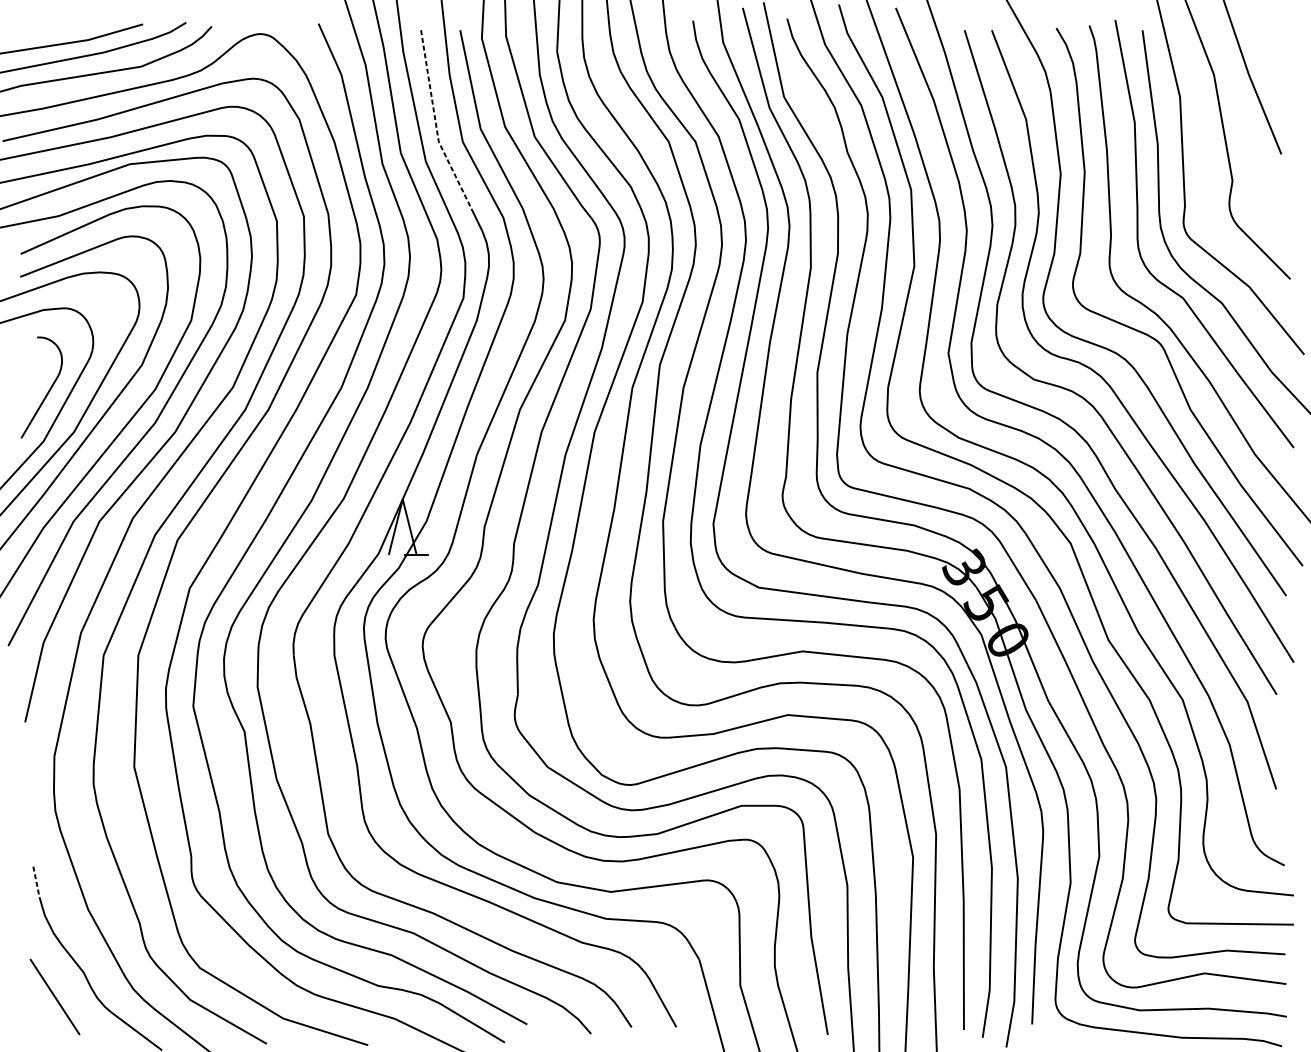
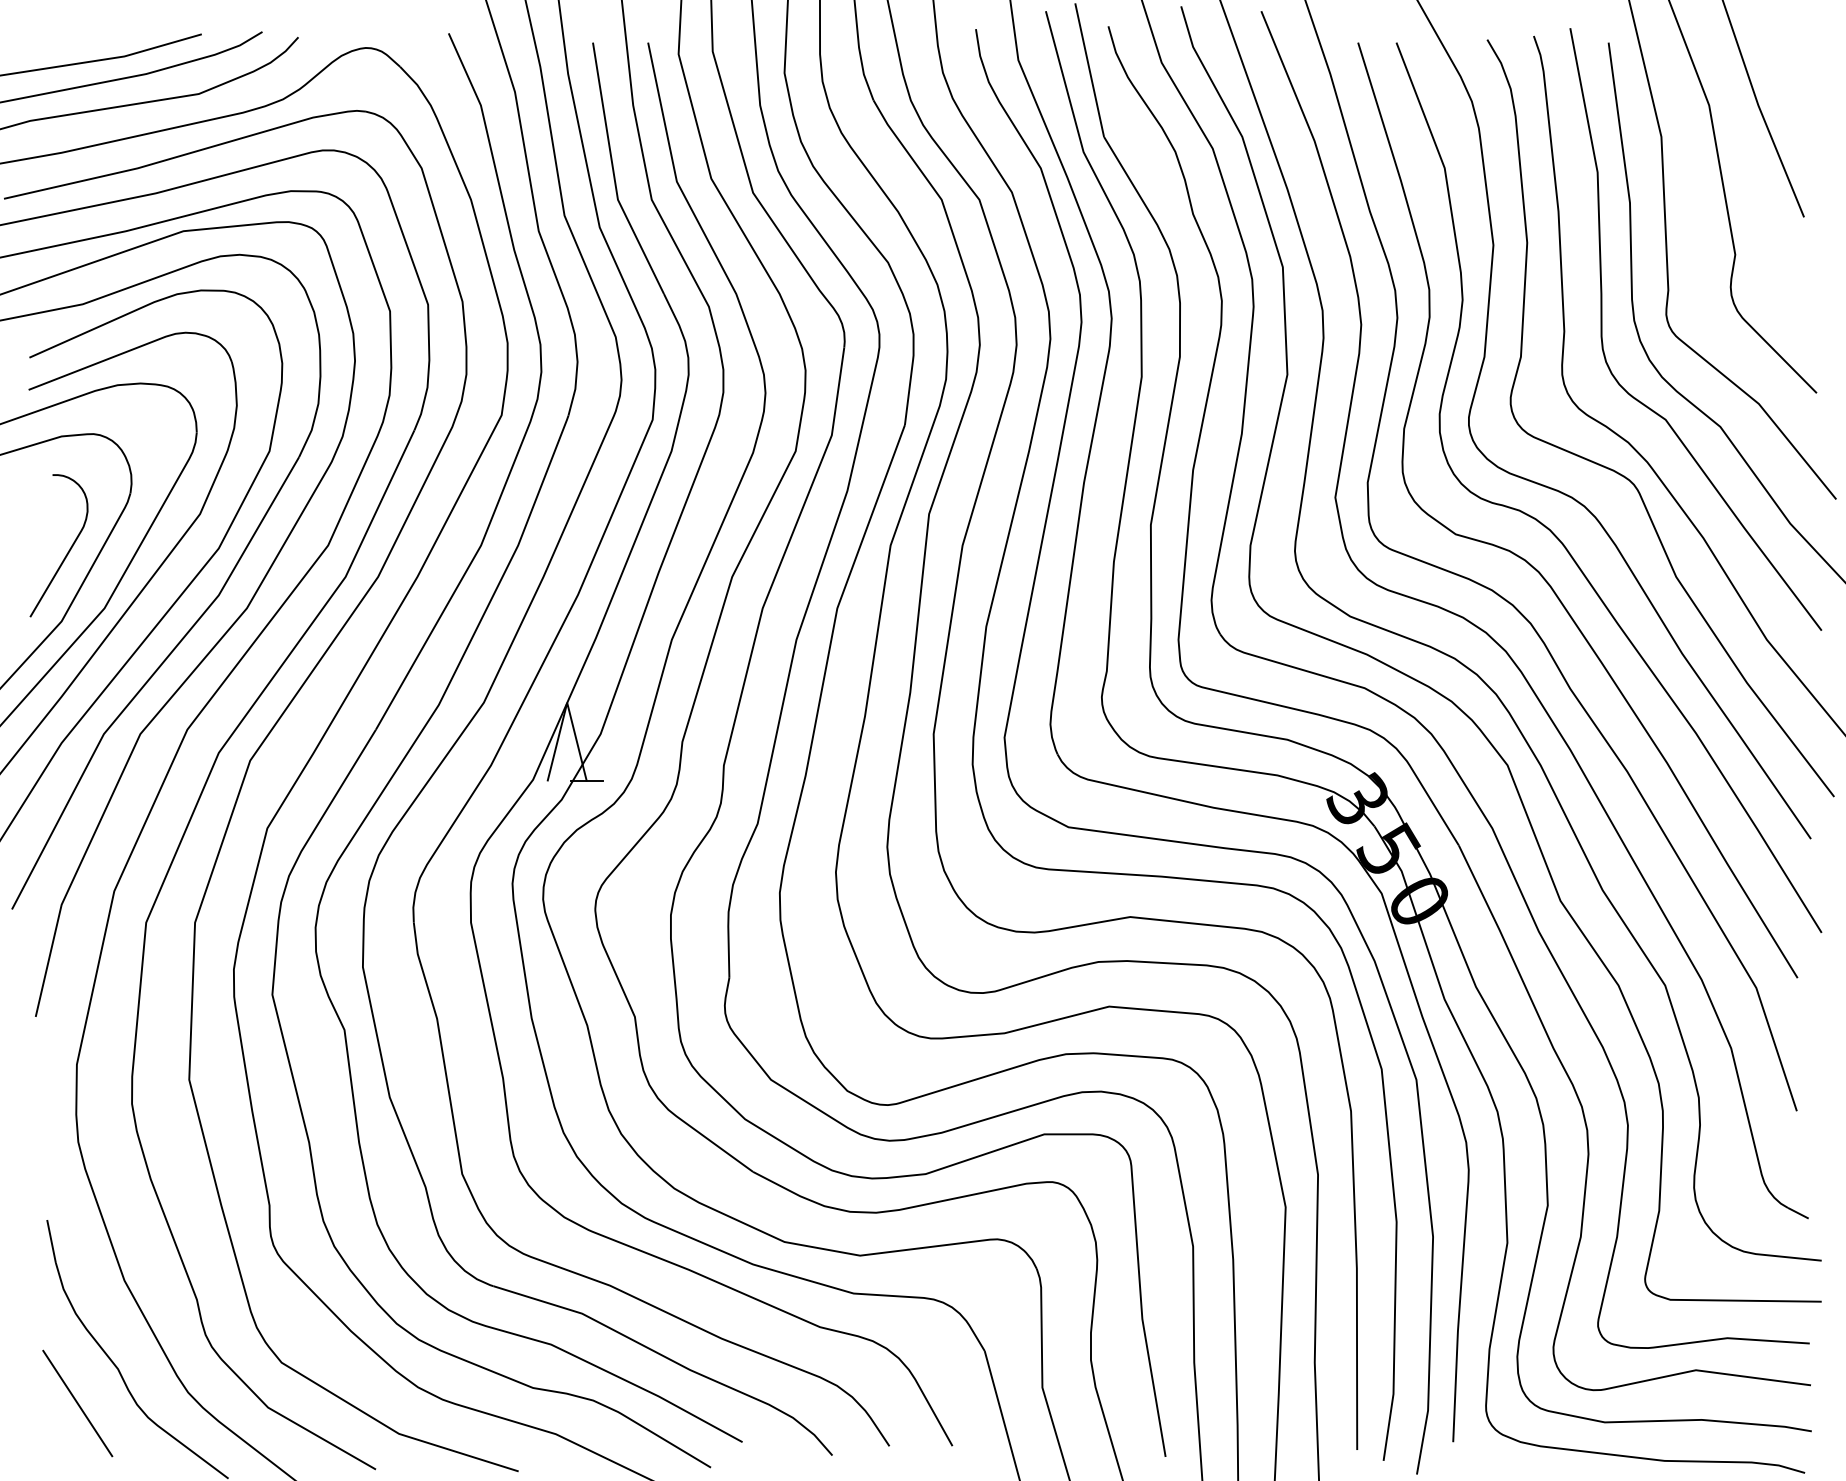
line: (435, 123) -> (613, 173), dashed -> solid
line: (36, 881) -> (51, 1241), dashed -> solid

